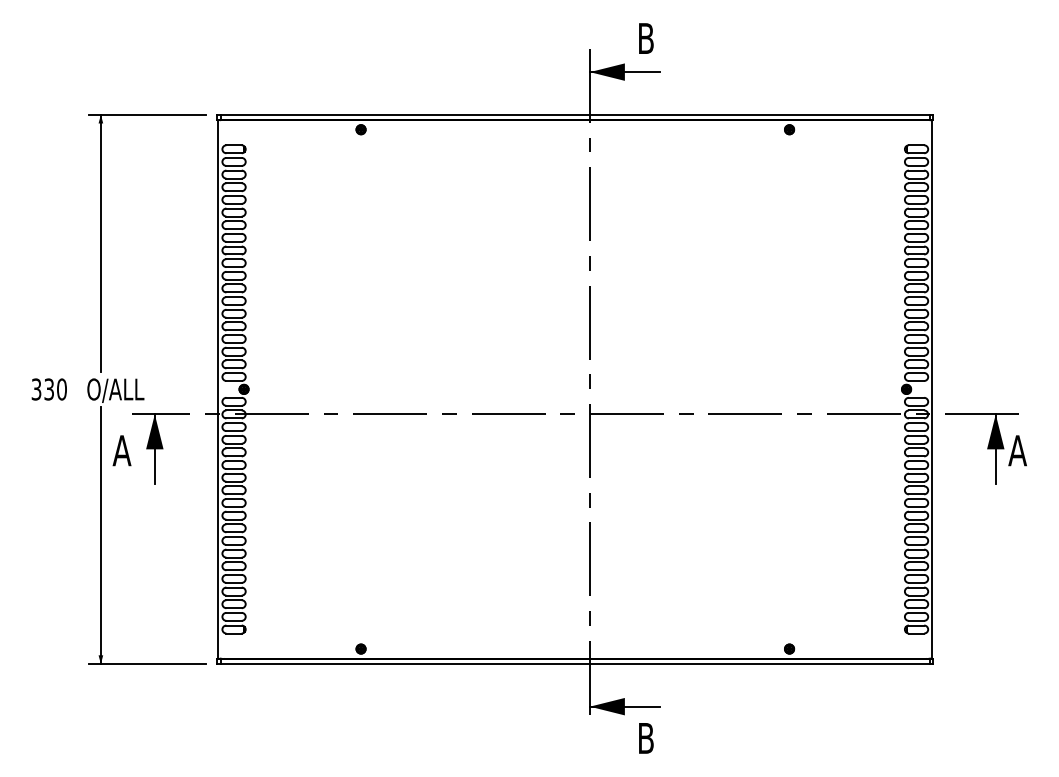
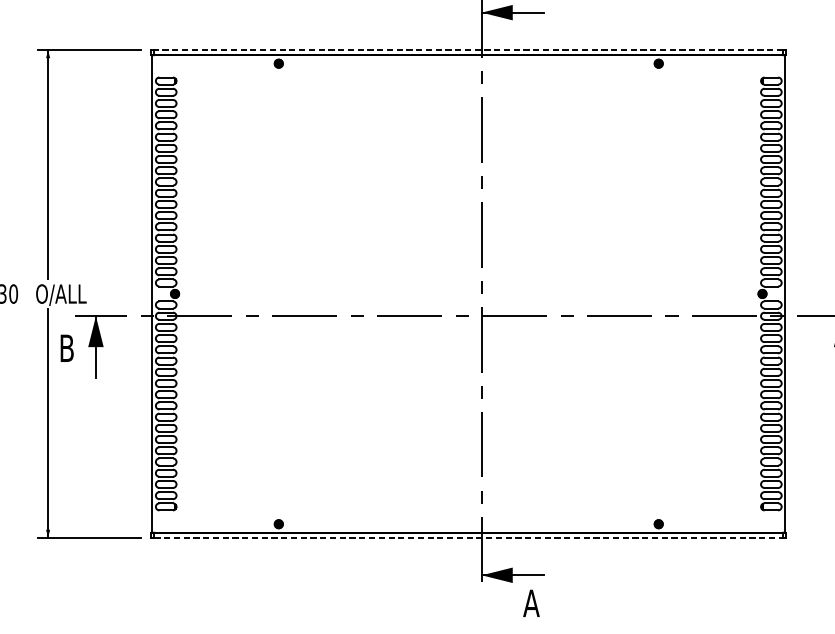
line: (575, 114) -> (468, 50), solid -> dashed
text: (121, 450) -> (66, 348), A -> B
line: (575, 664) -> (468, 537), solid -> dashed
text: (645, 738) -> (531, 603), B -> A

